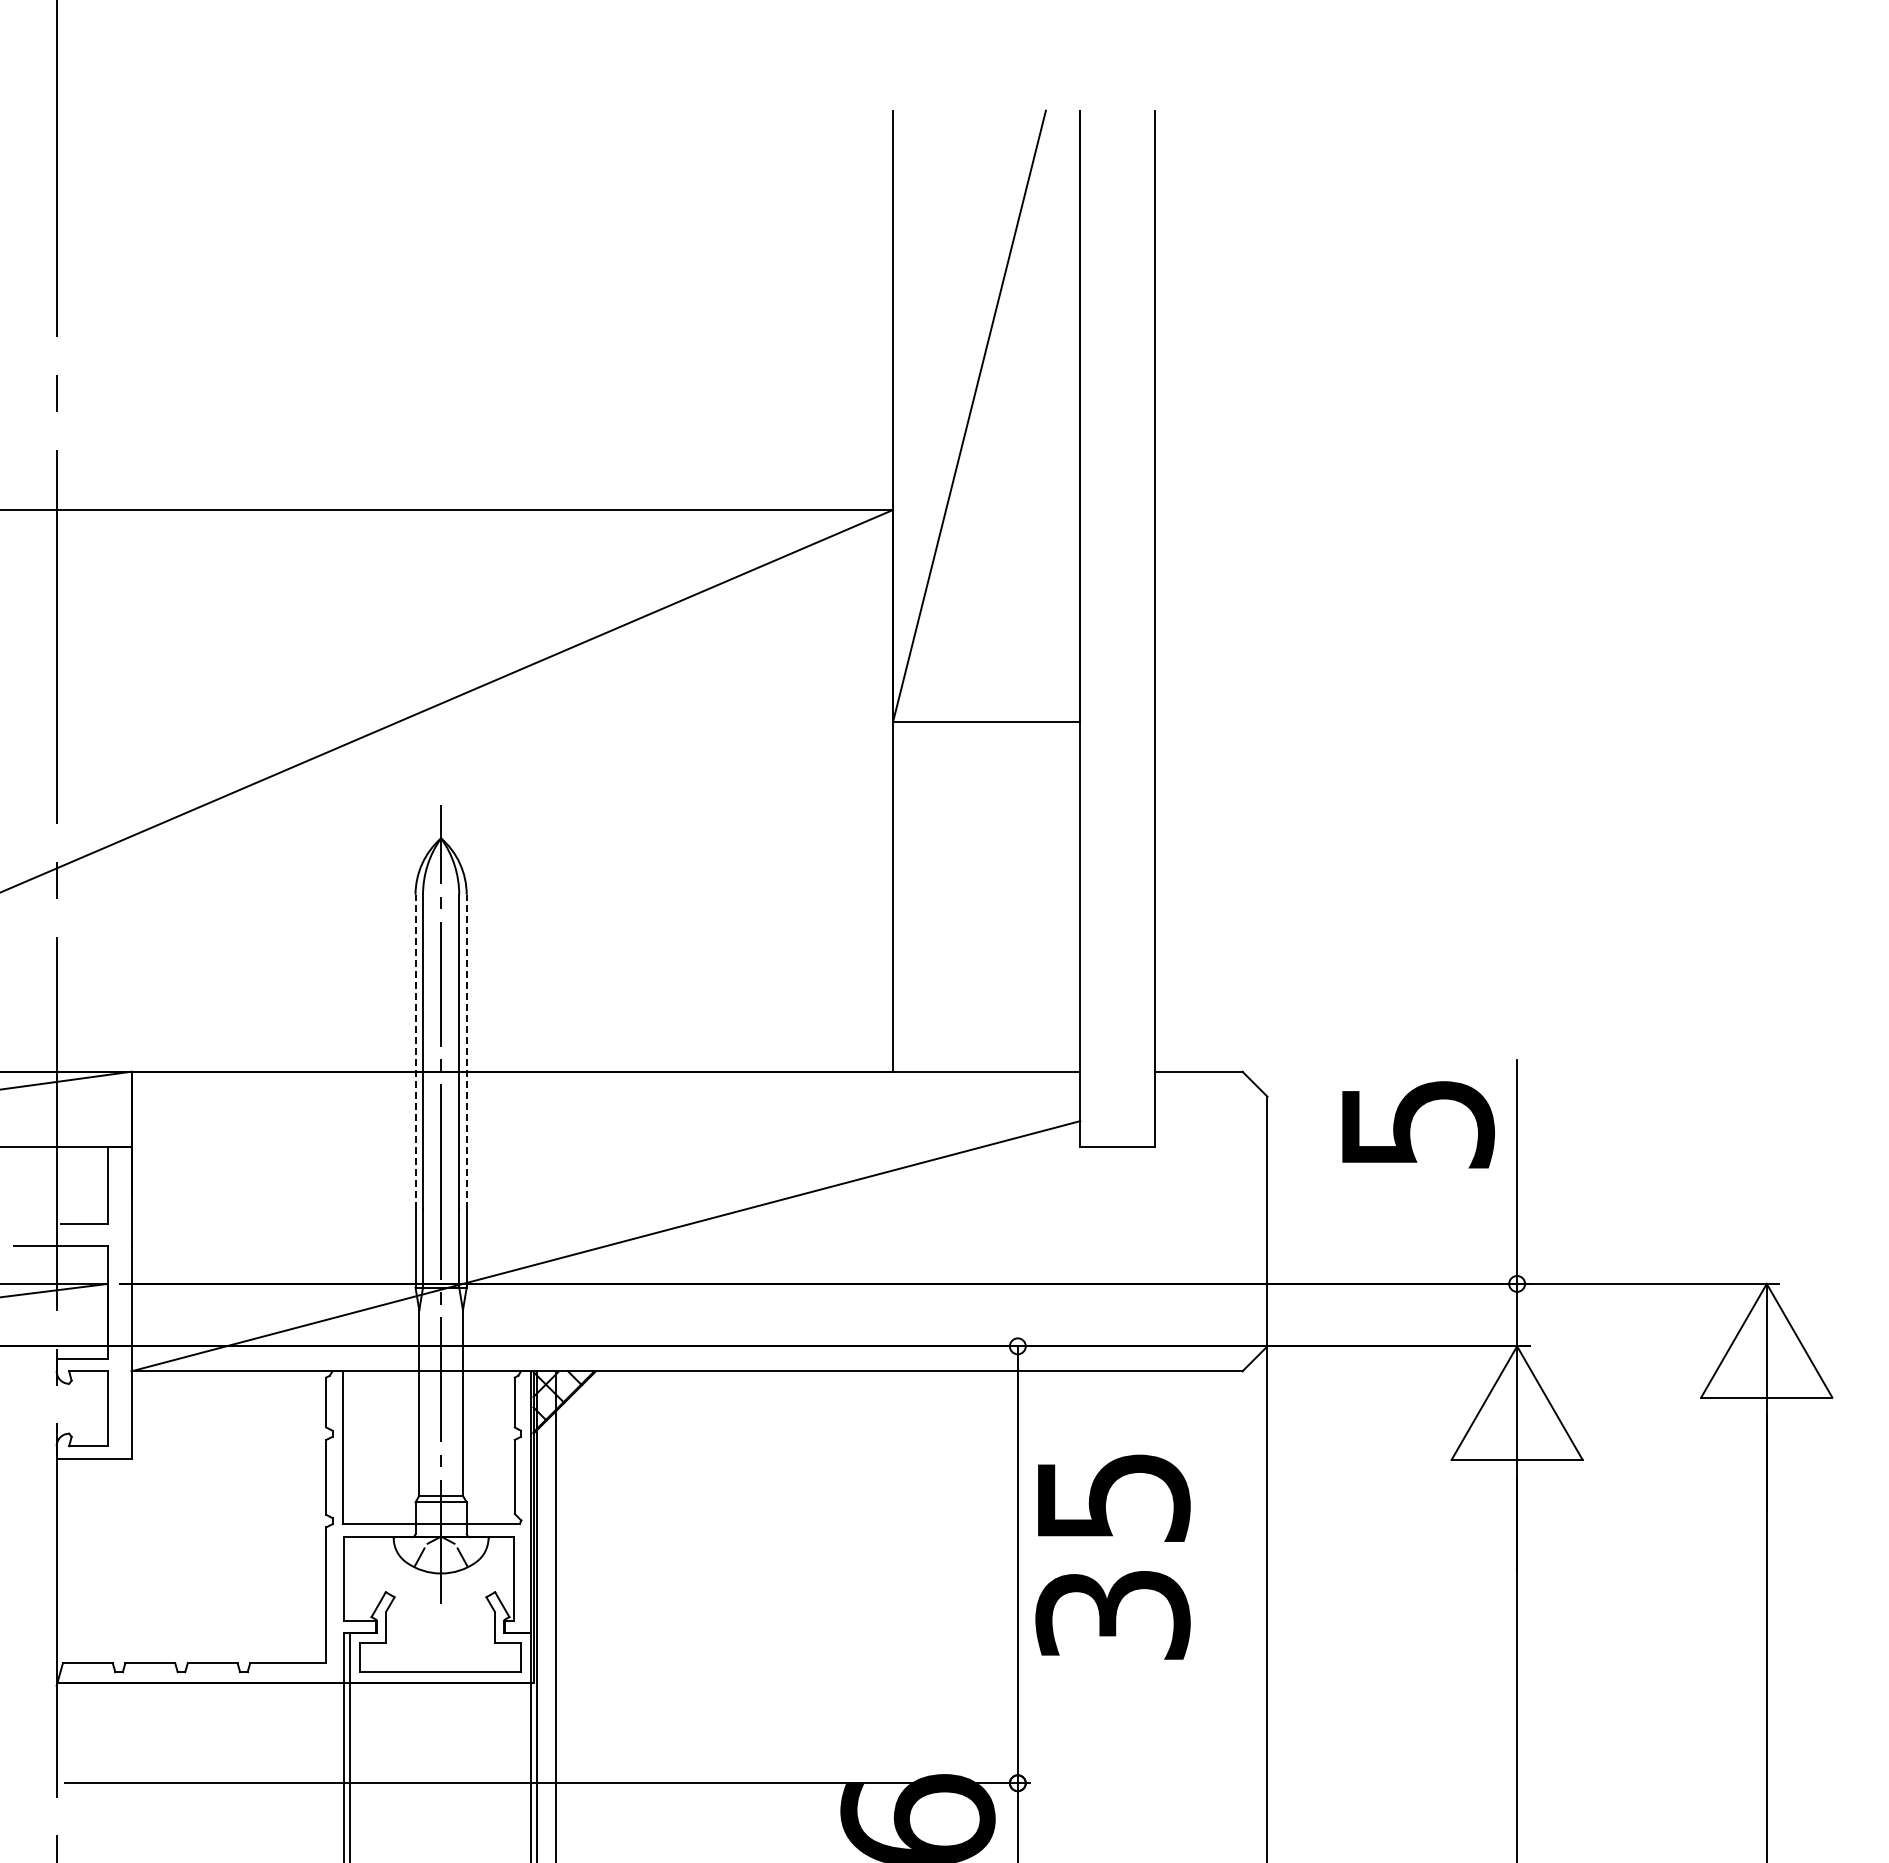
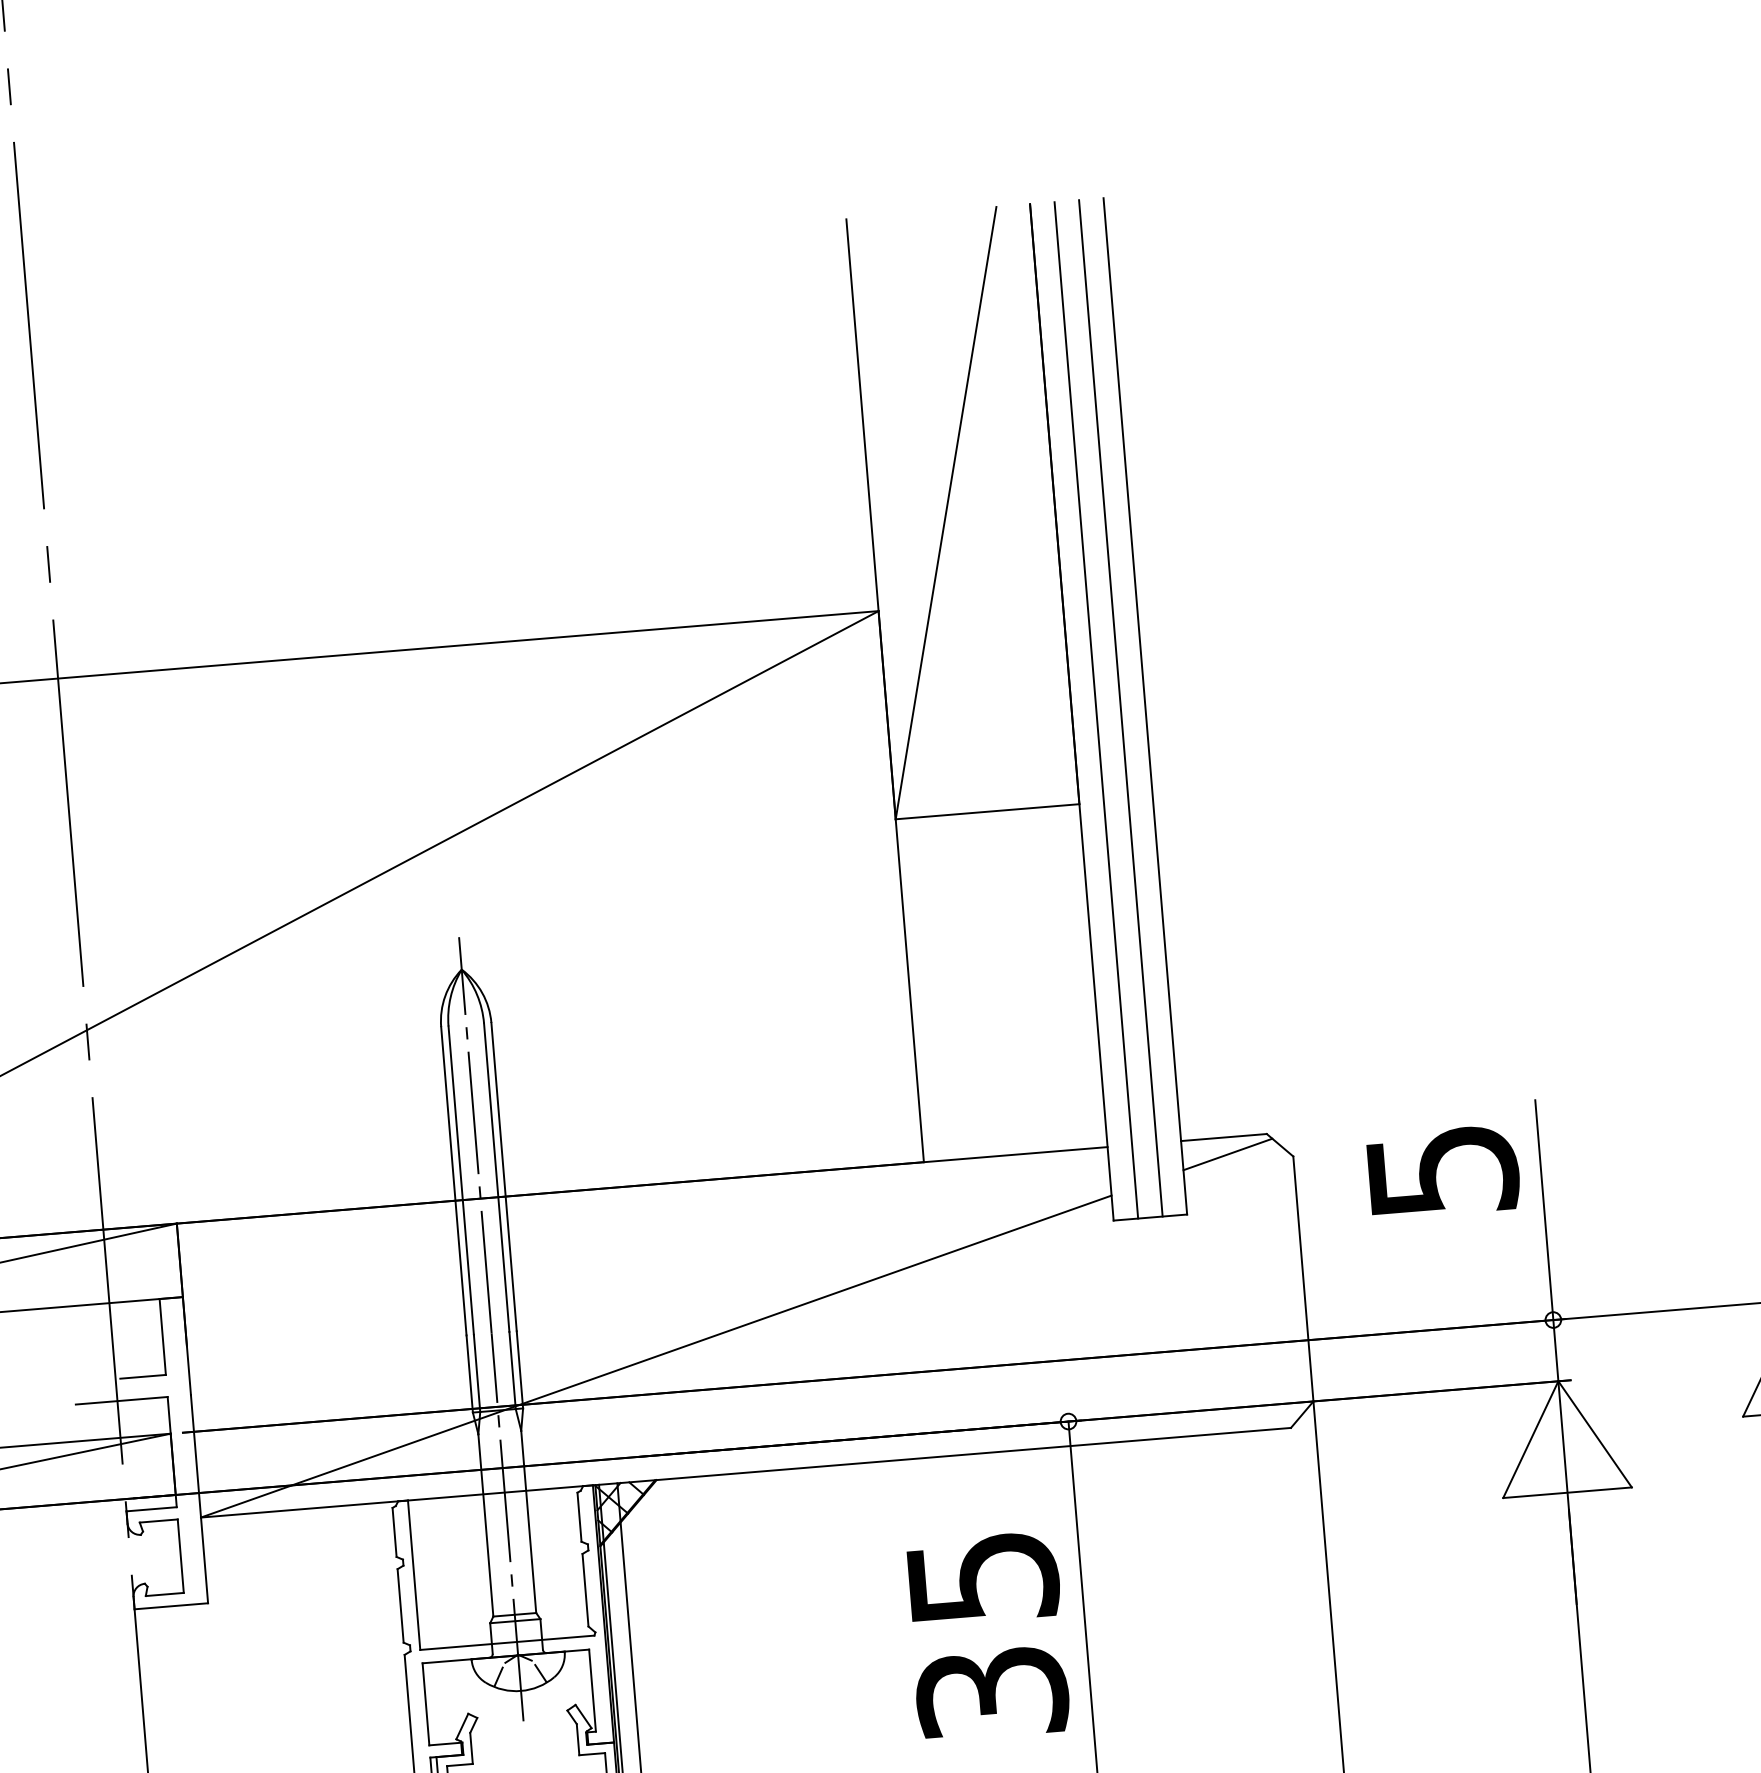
line: (1105, 628) -> (1096, 710), added
line: (1130, 628) -> (1121, 708), added
line: (415, 1051) -> (453, 1180), dashed -> solid
line: (466, 1051) -> (503, 1176), dashed -> solid
line: (1201, 1088) -> (1227, 1153), added
text: (1112, 1556) -> (987, 1635), moved

